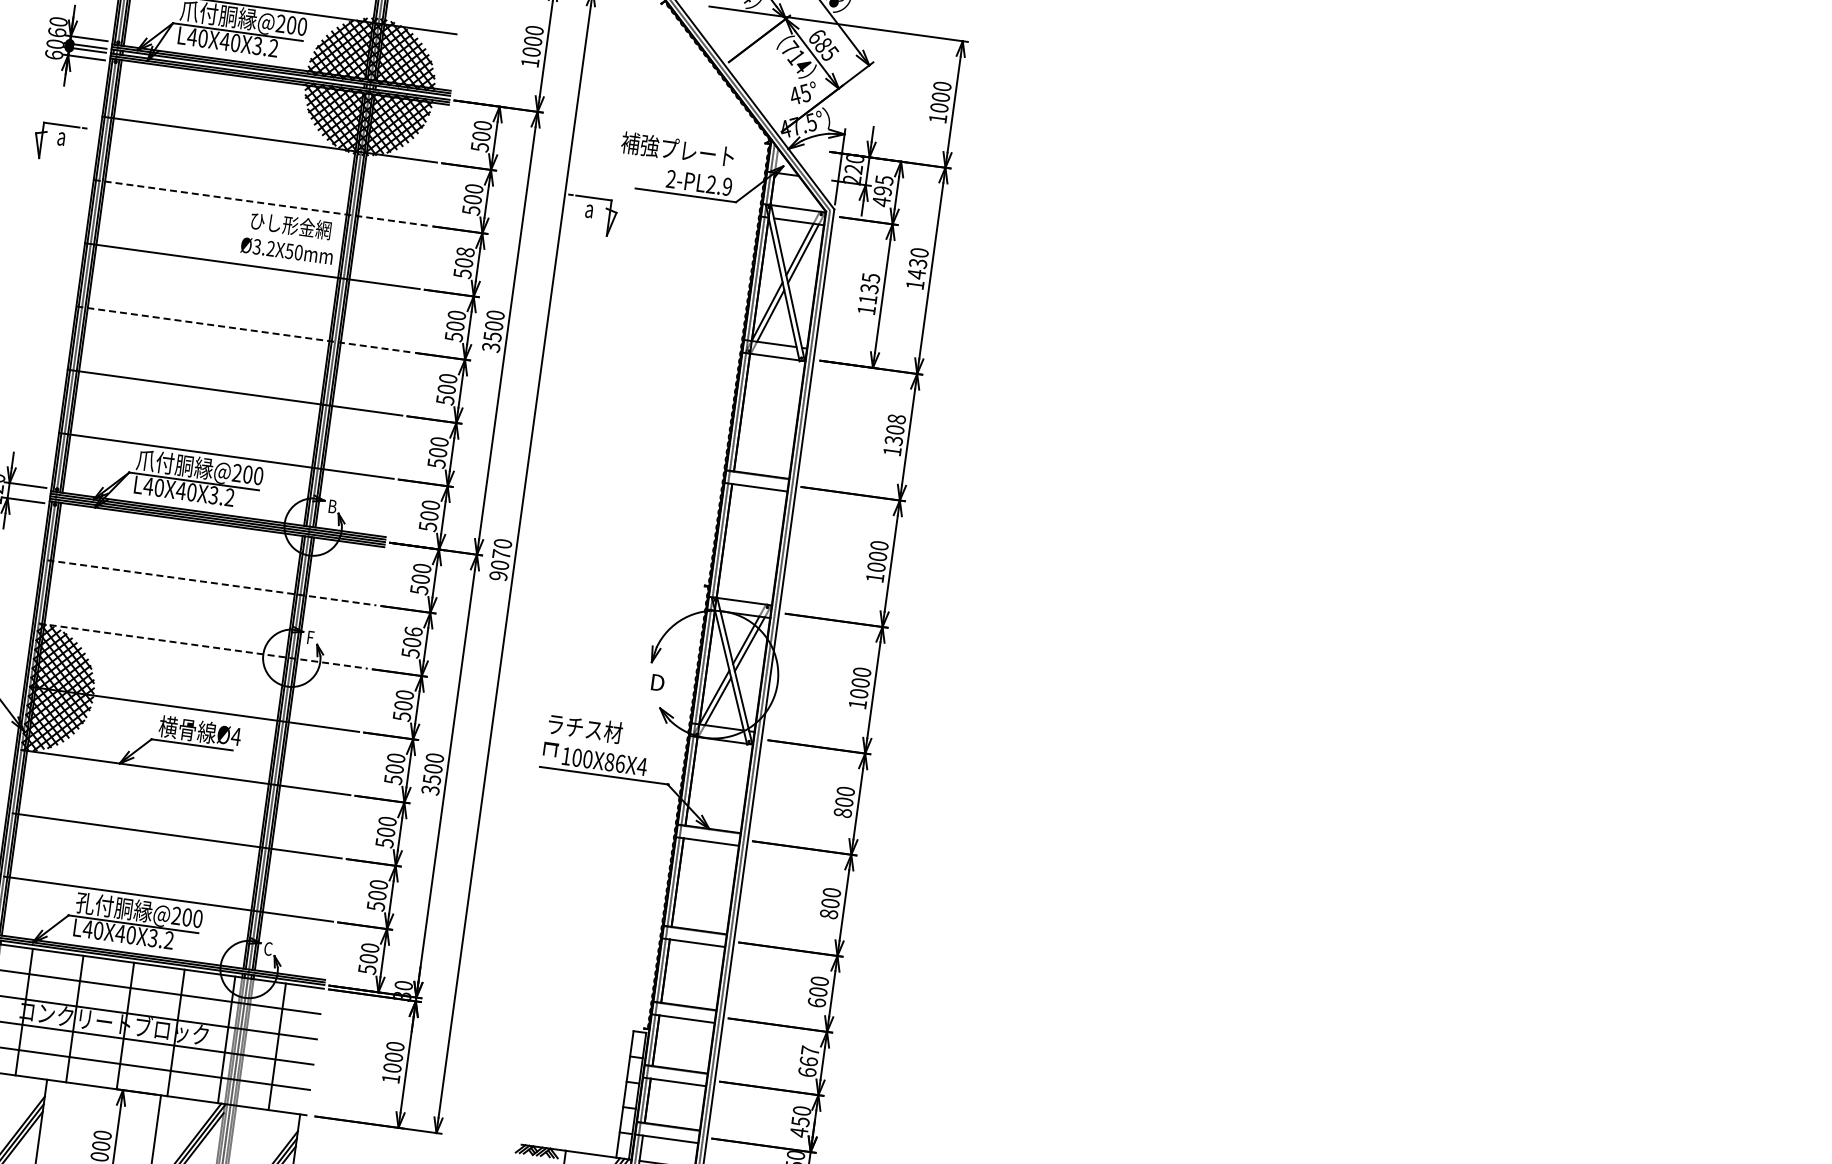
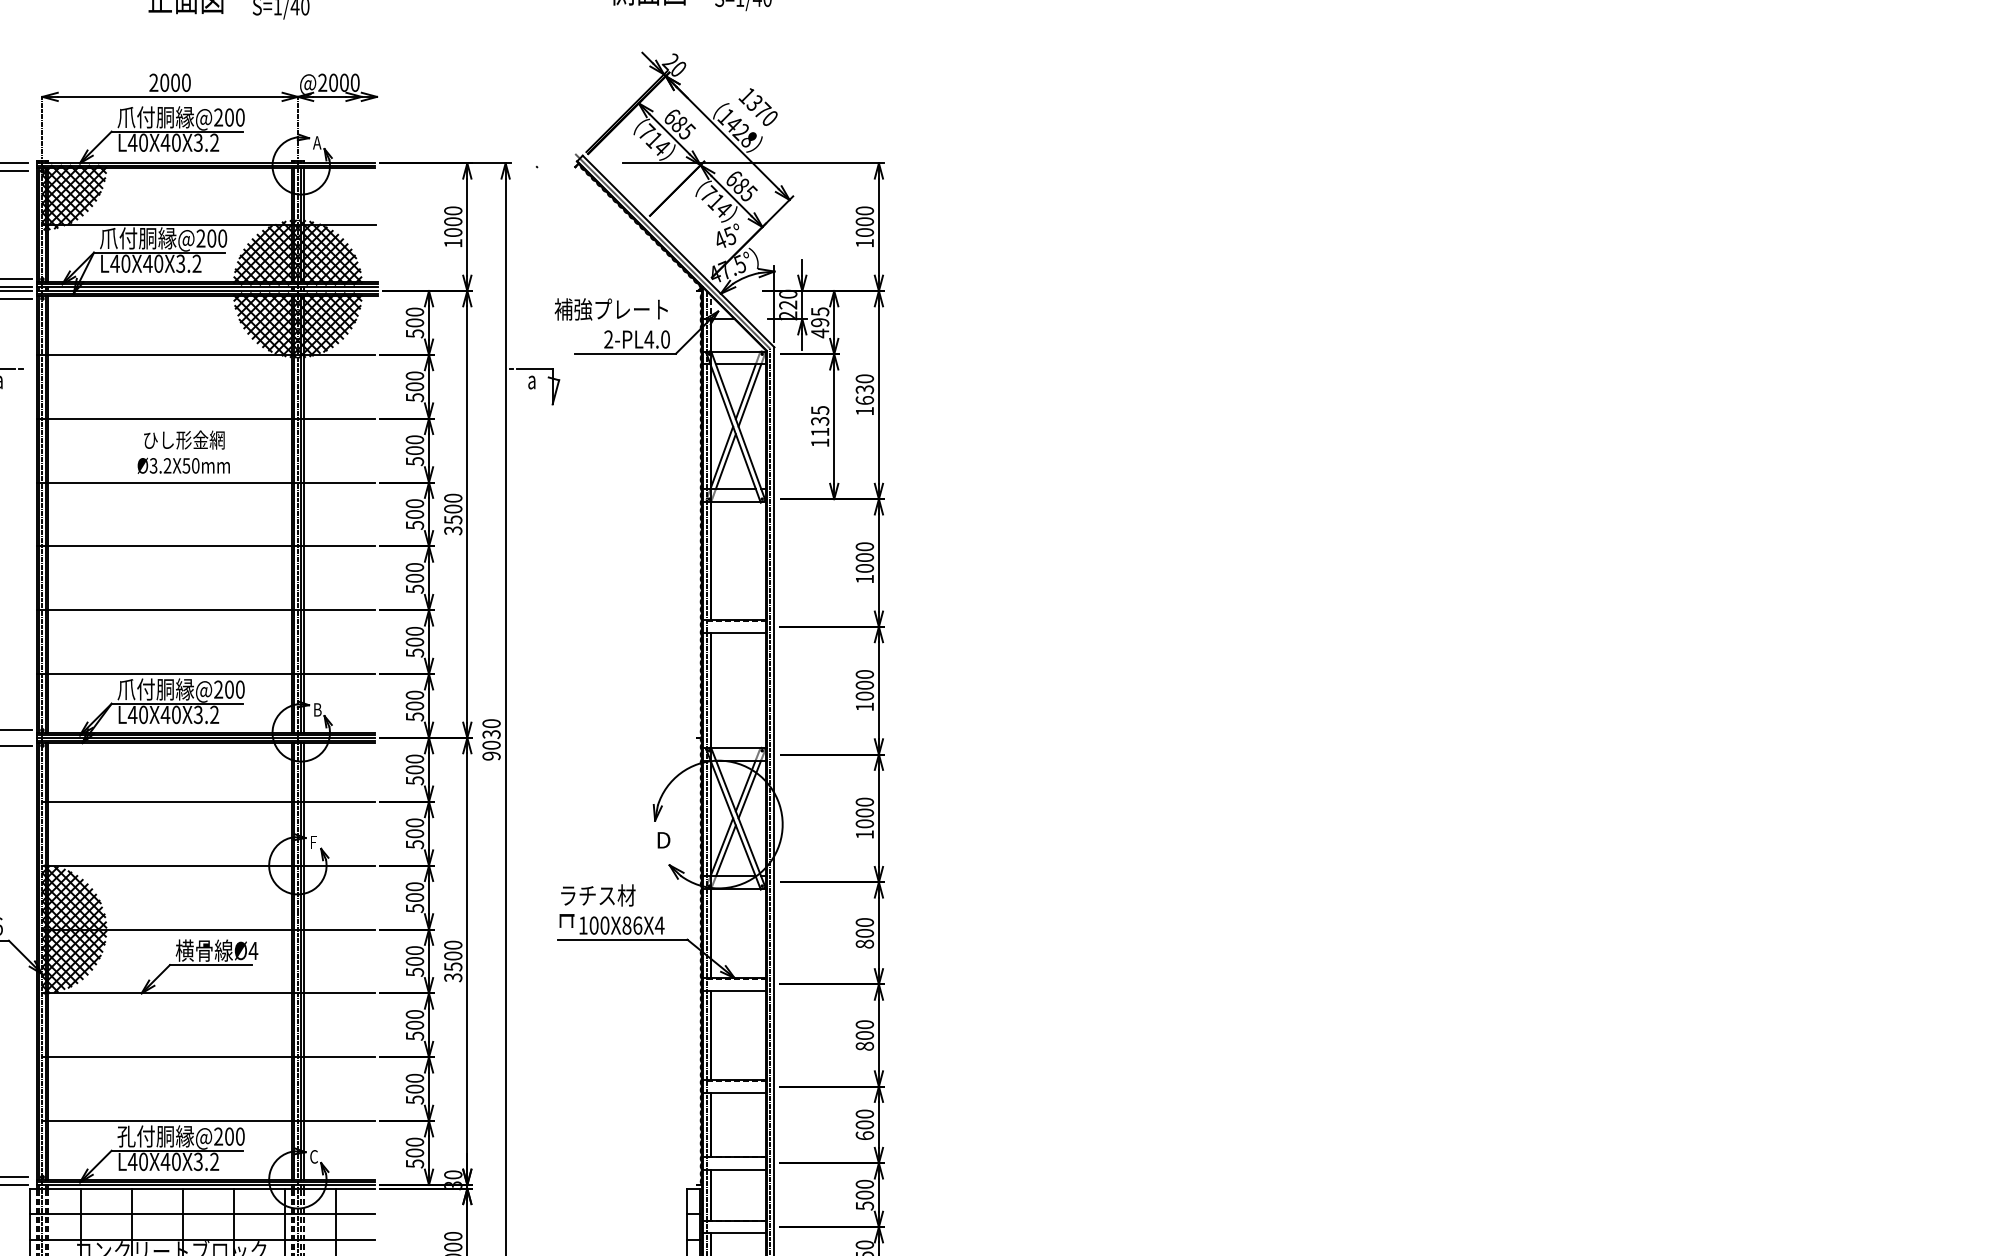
text: (718, 185) -> (656, 339), 2-PL2.9 -> 2-PL4.0
line: (260, 202) -> (205, 418), dashed -> solid
text: (288, 236) -> (183, 451), moved
text: (465, 251) -> (414, 439), 508 -> 500
text: (916, 274) -> (864, 400), 1430 -> 1630
line: (243, 329) -> (205, 546), dashed -> solid
text: (895, 429) -> (864, 557), 1308 -> 1000
text: (501, 554) -> (491, 734), 9070 -> 9030
line: (211, 582) -> (208, 801), dashed -> solid
text: (413, 631) -> (414, 822), 506 -> 500
line: (203, 645) -> (208, 865), dashed -> solid
text: (808, 1060) -> (864, 1194), 667 -> 500

